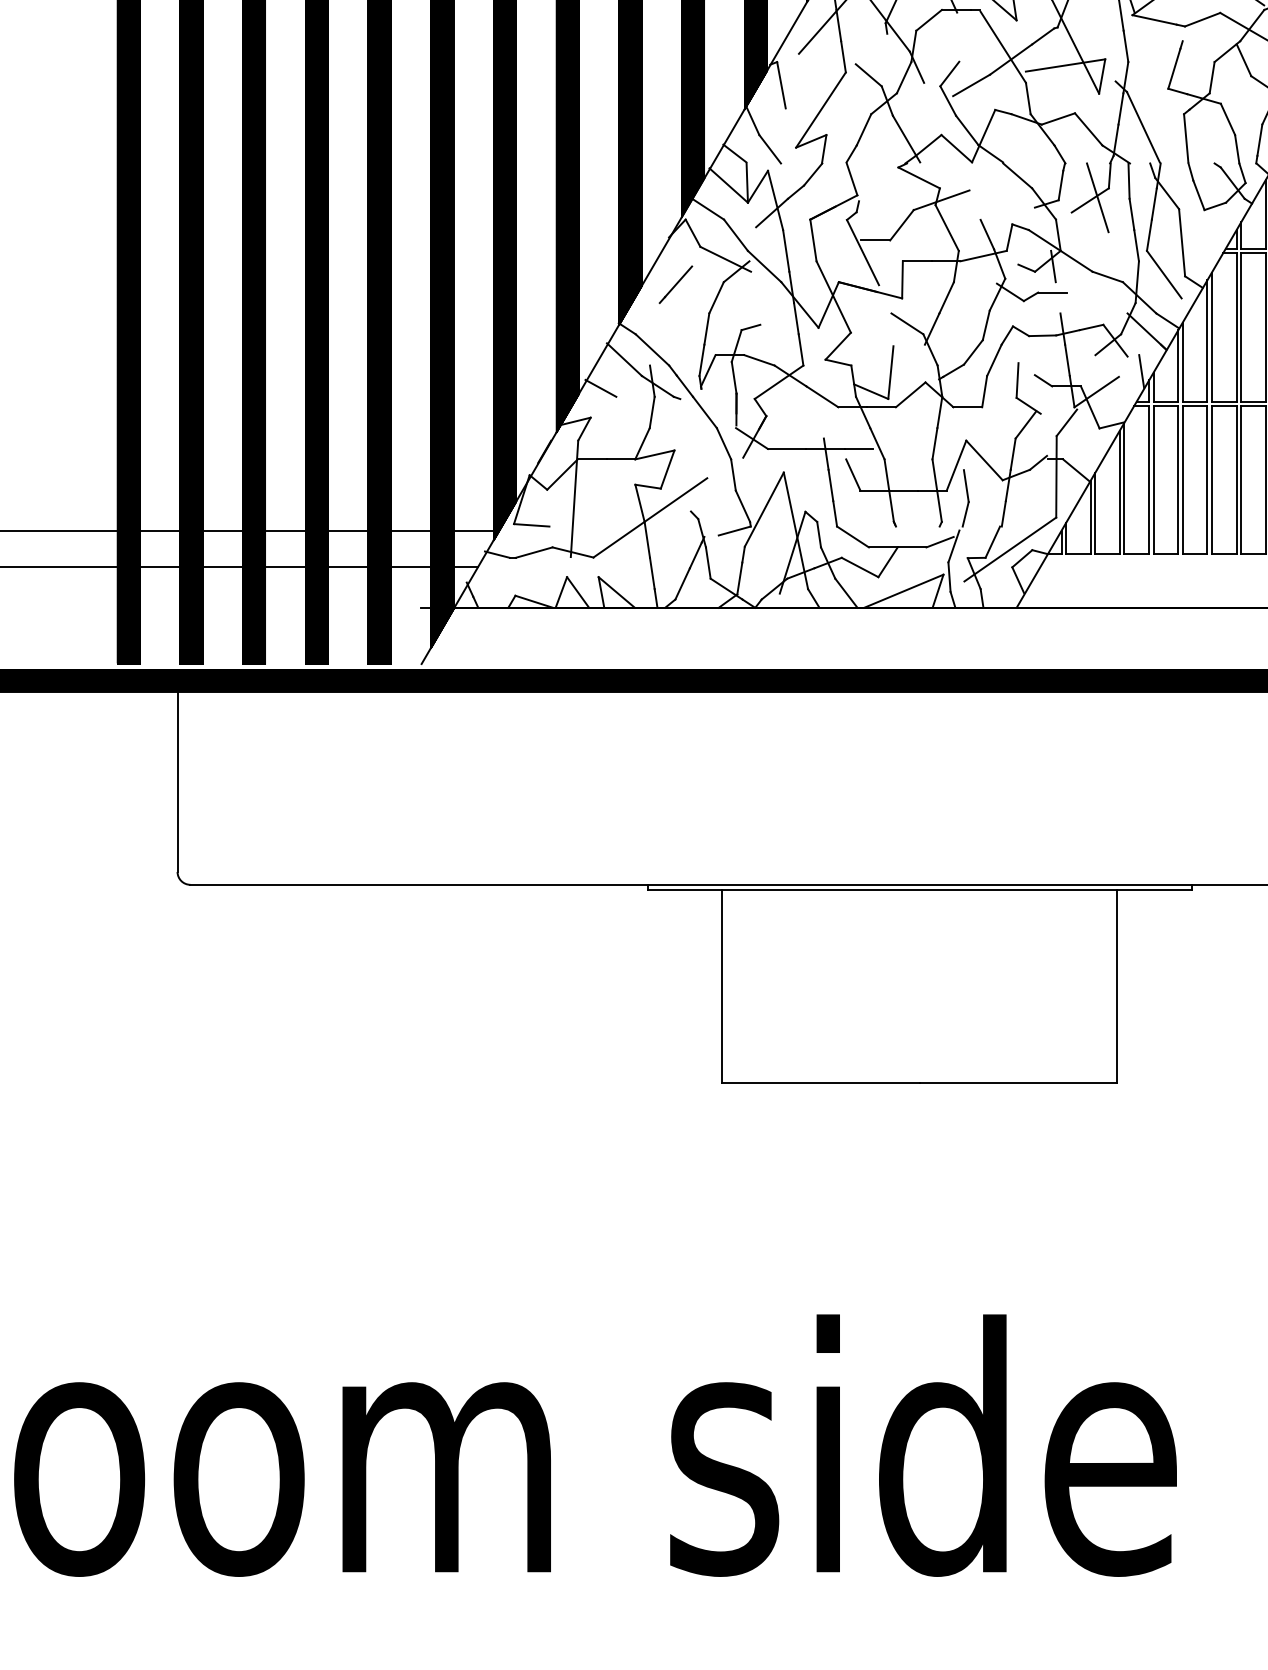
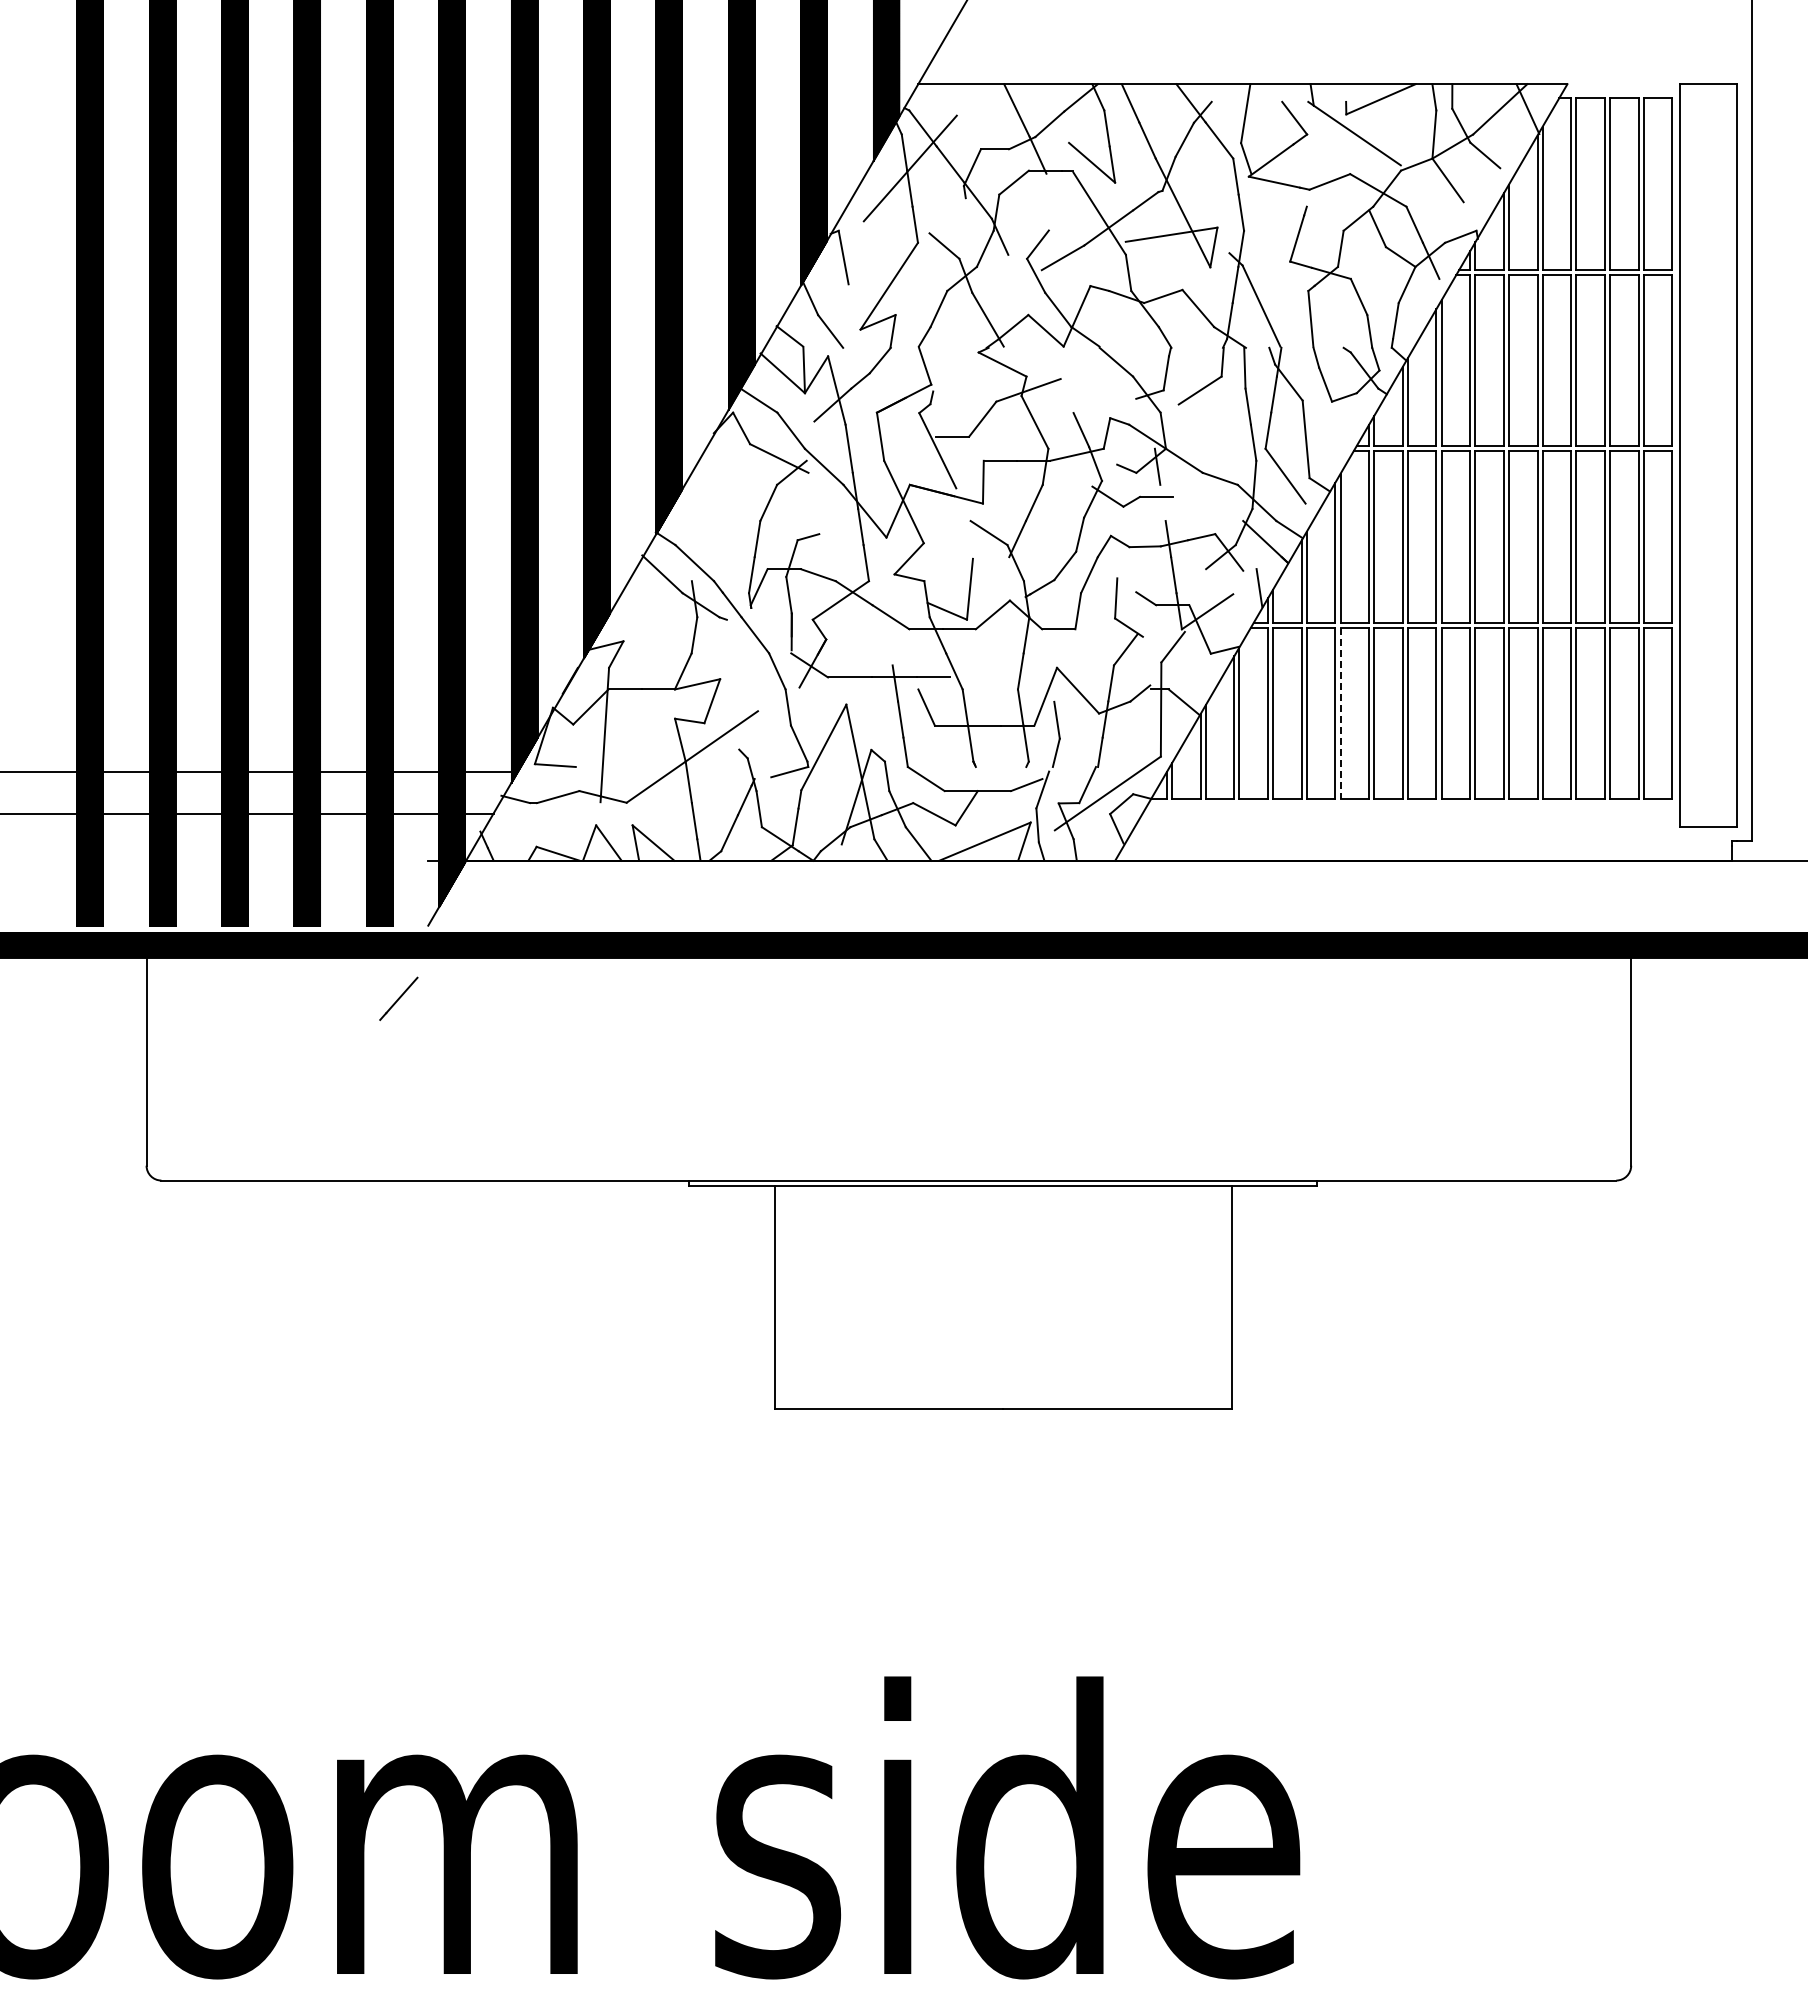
line: (1097, 197) -> (1208, 387), removed
line: (675, 284) -> (398, 998), moved
line: (601, 388) -> (635, 607), removed
line: (1211, 480) -> (1340, 713), solid -> dashed

